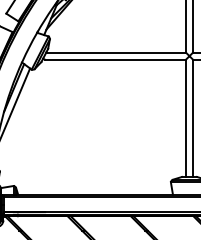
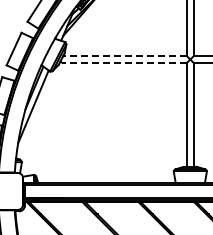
line: (116, 52) -> (125, 56), solid -> dashed
line: (115, 59) -> (124, 62), solid -> dashed

